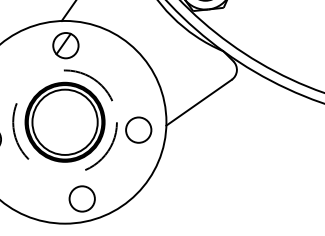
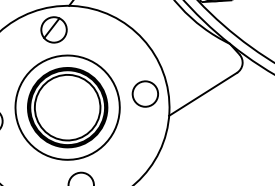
part: (65, 45) -> (53, 29), moved
circle: (64, 122) -> (67, 107), dashed -> solid
circle: (138, 129) -> (145, 93), moved

